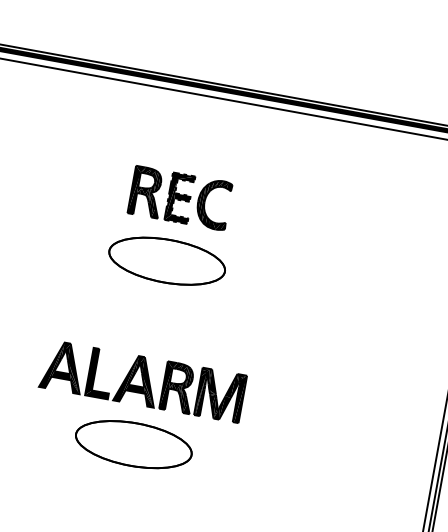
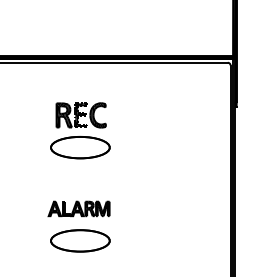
part: (141, 380) -> (78, 208), size x0.6

